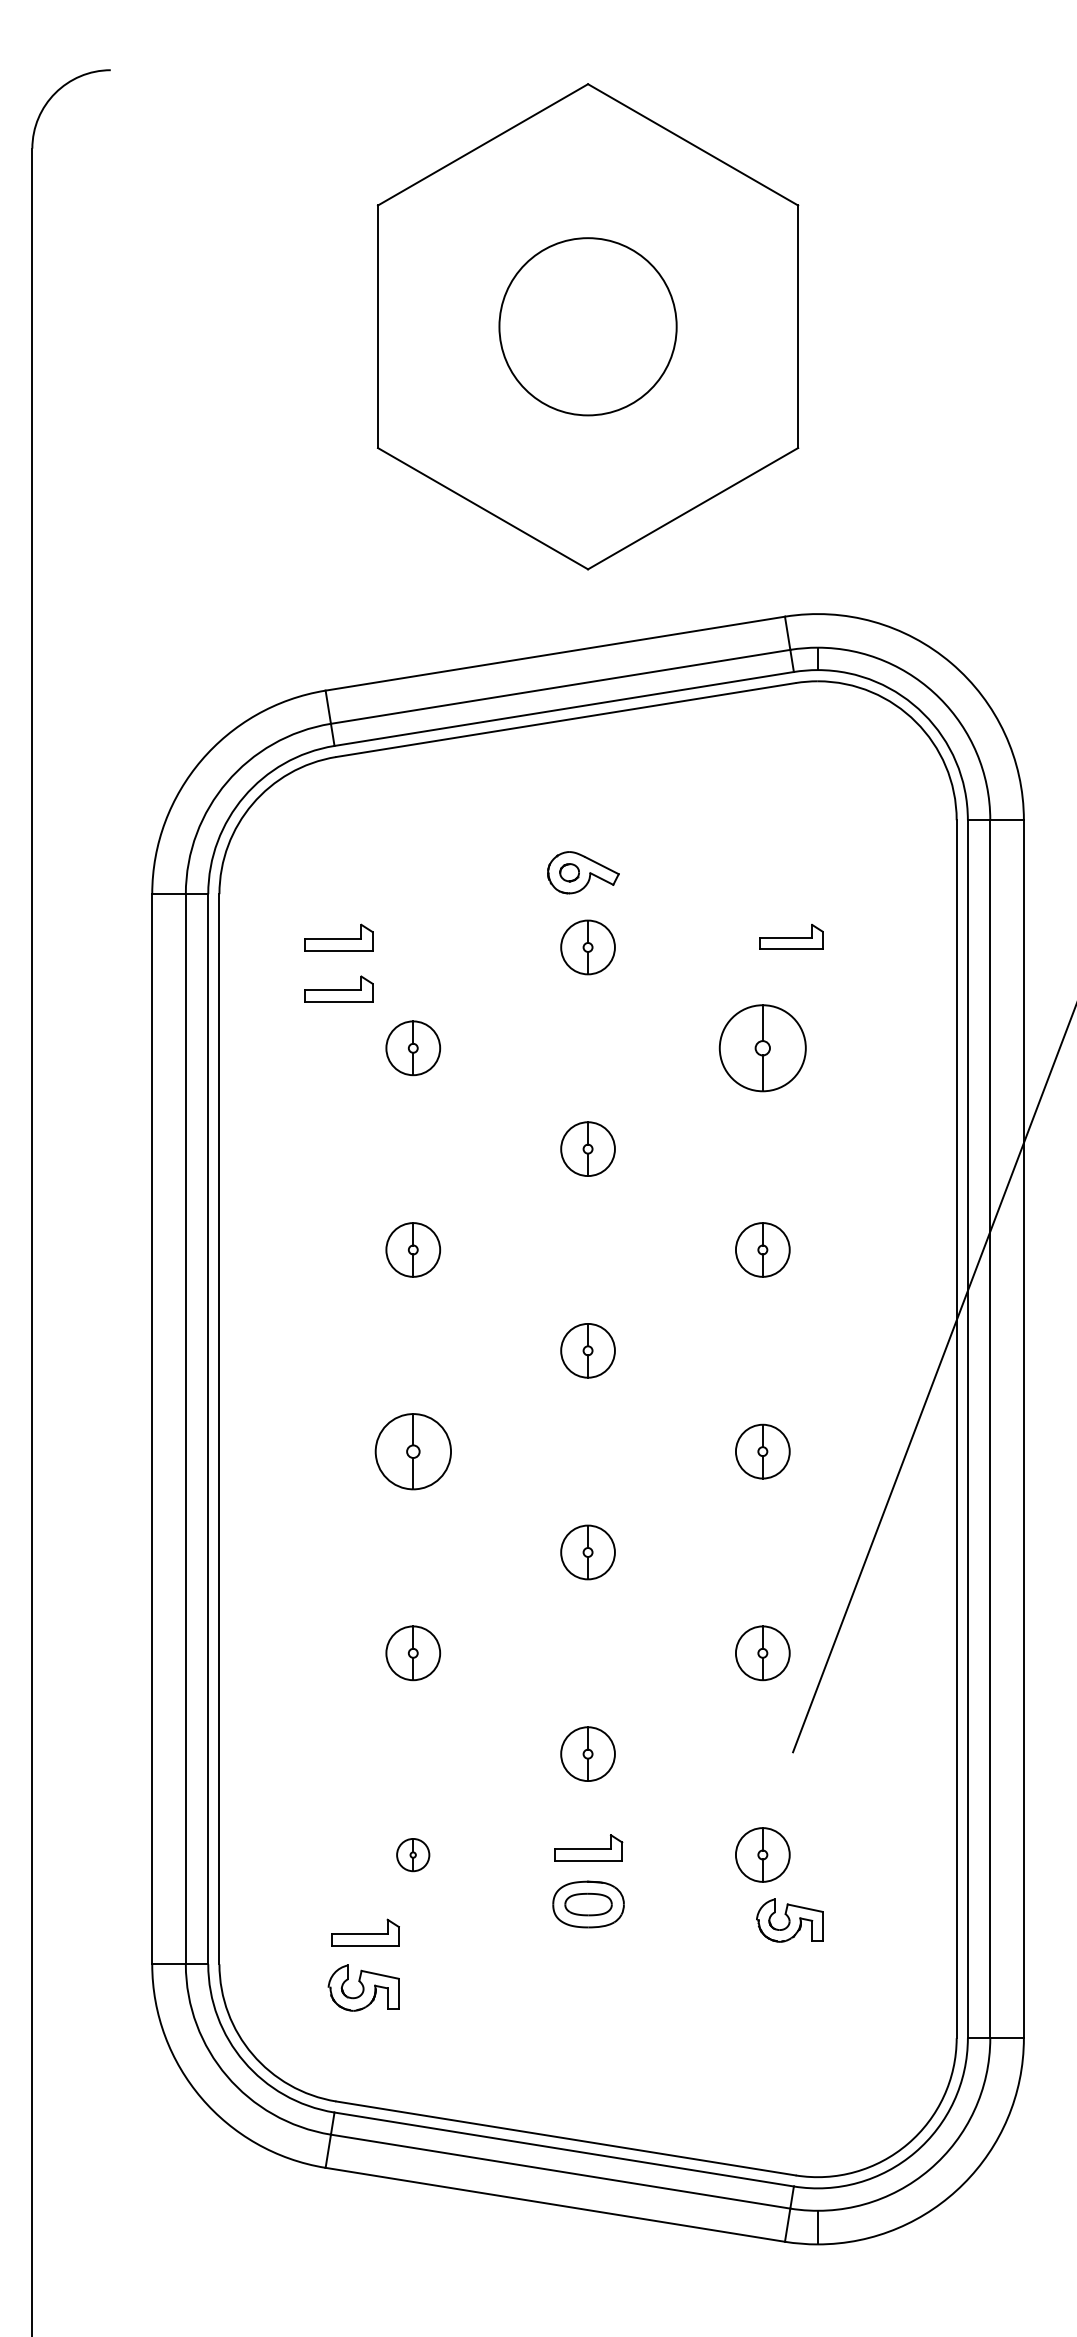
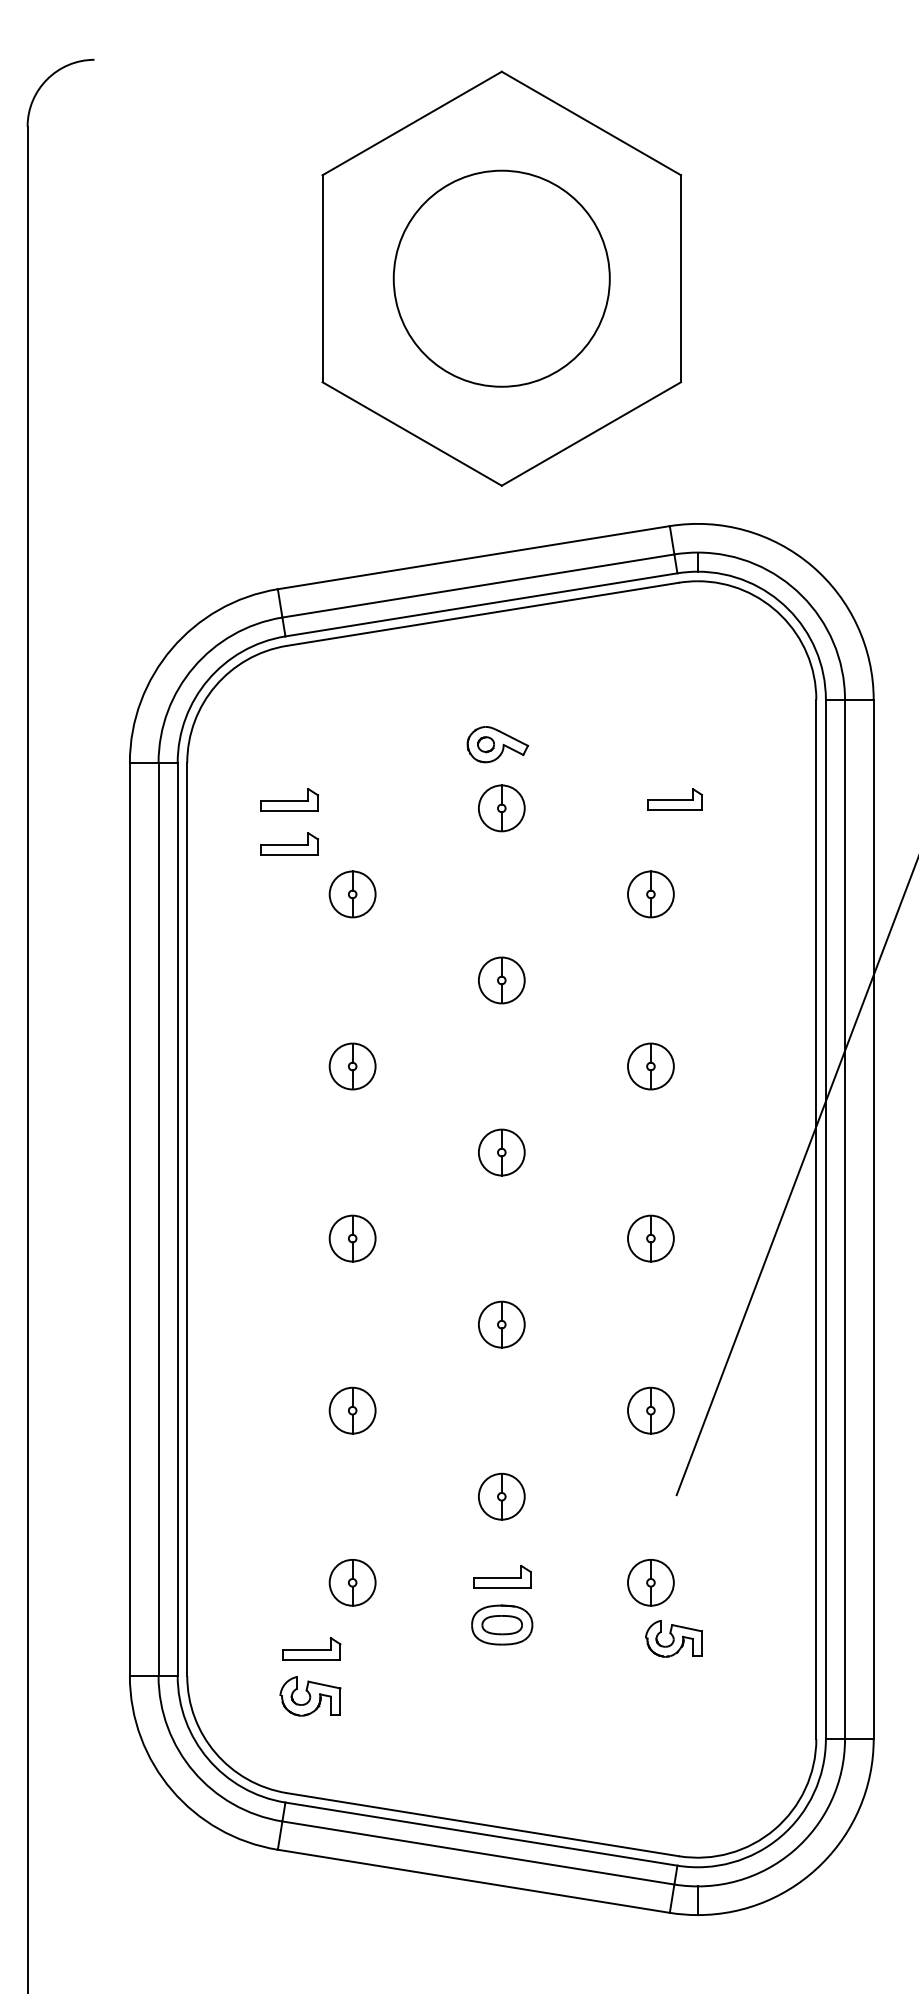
circle: (587, 326) -> (501, 278), size x1.43
part: (762, 1048) -> (650, 894), size x0.62
part: (413, 1451) -> (352, 1238), size x0.71
part: (413, 1854) -> (352, 1582), size x1.67

